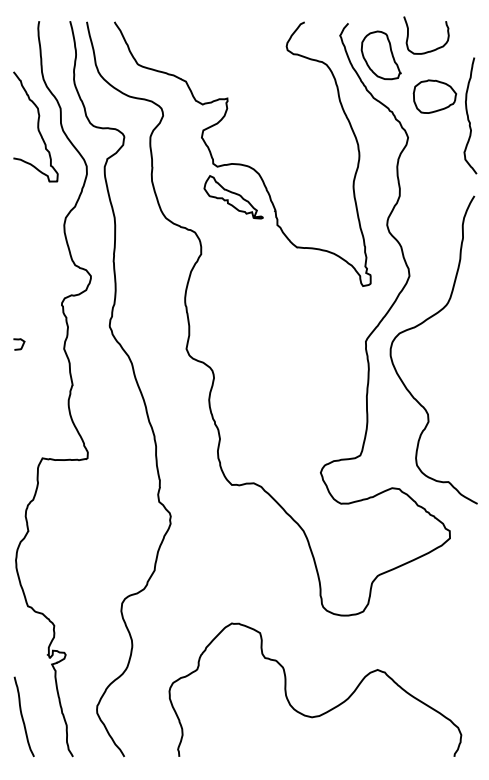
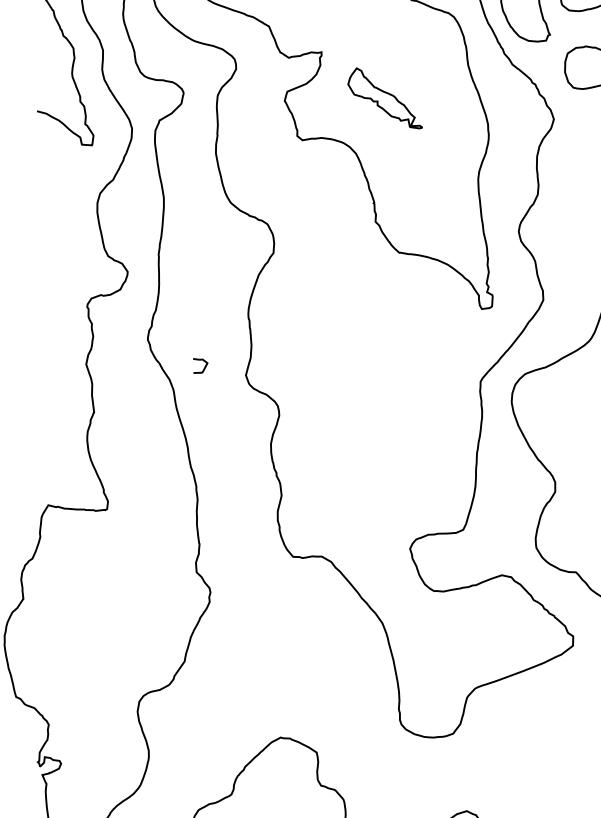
part: (233, 197) -> (385, 98), moved
curve: (21, 345) -> (203, 367), moved

